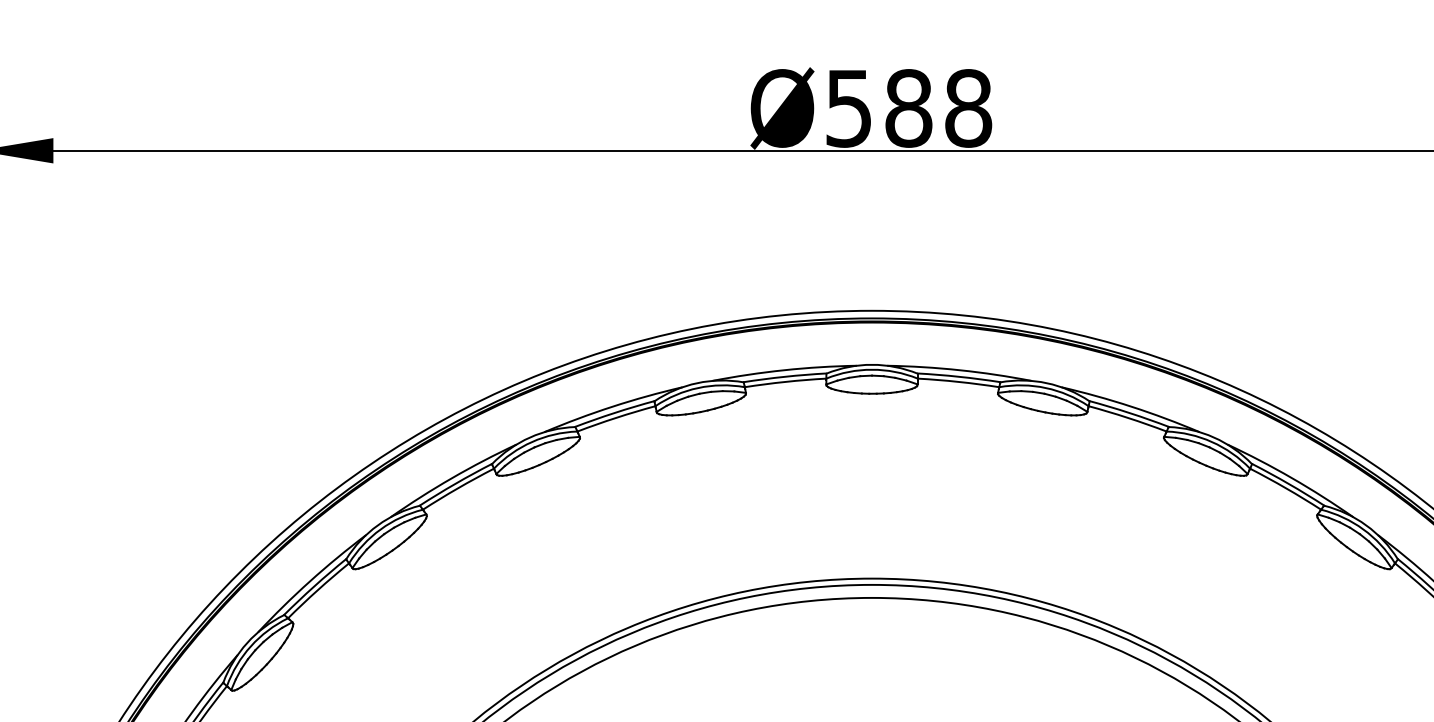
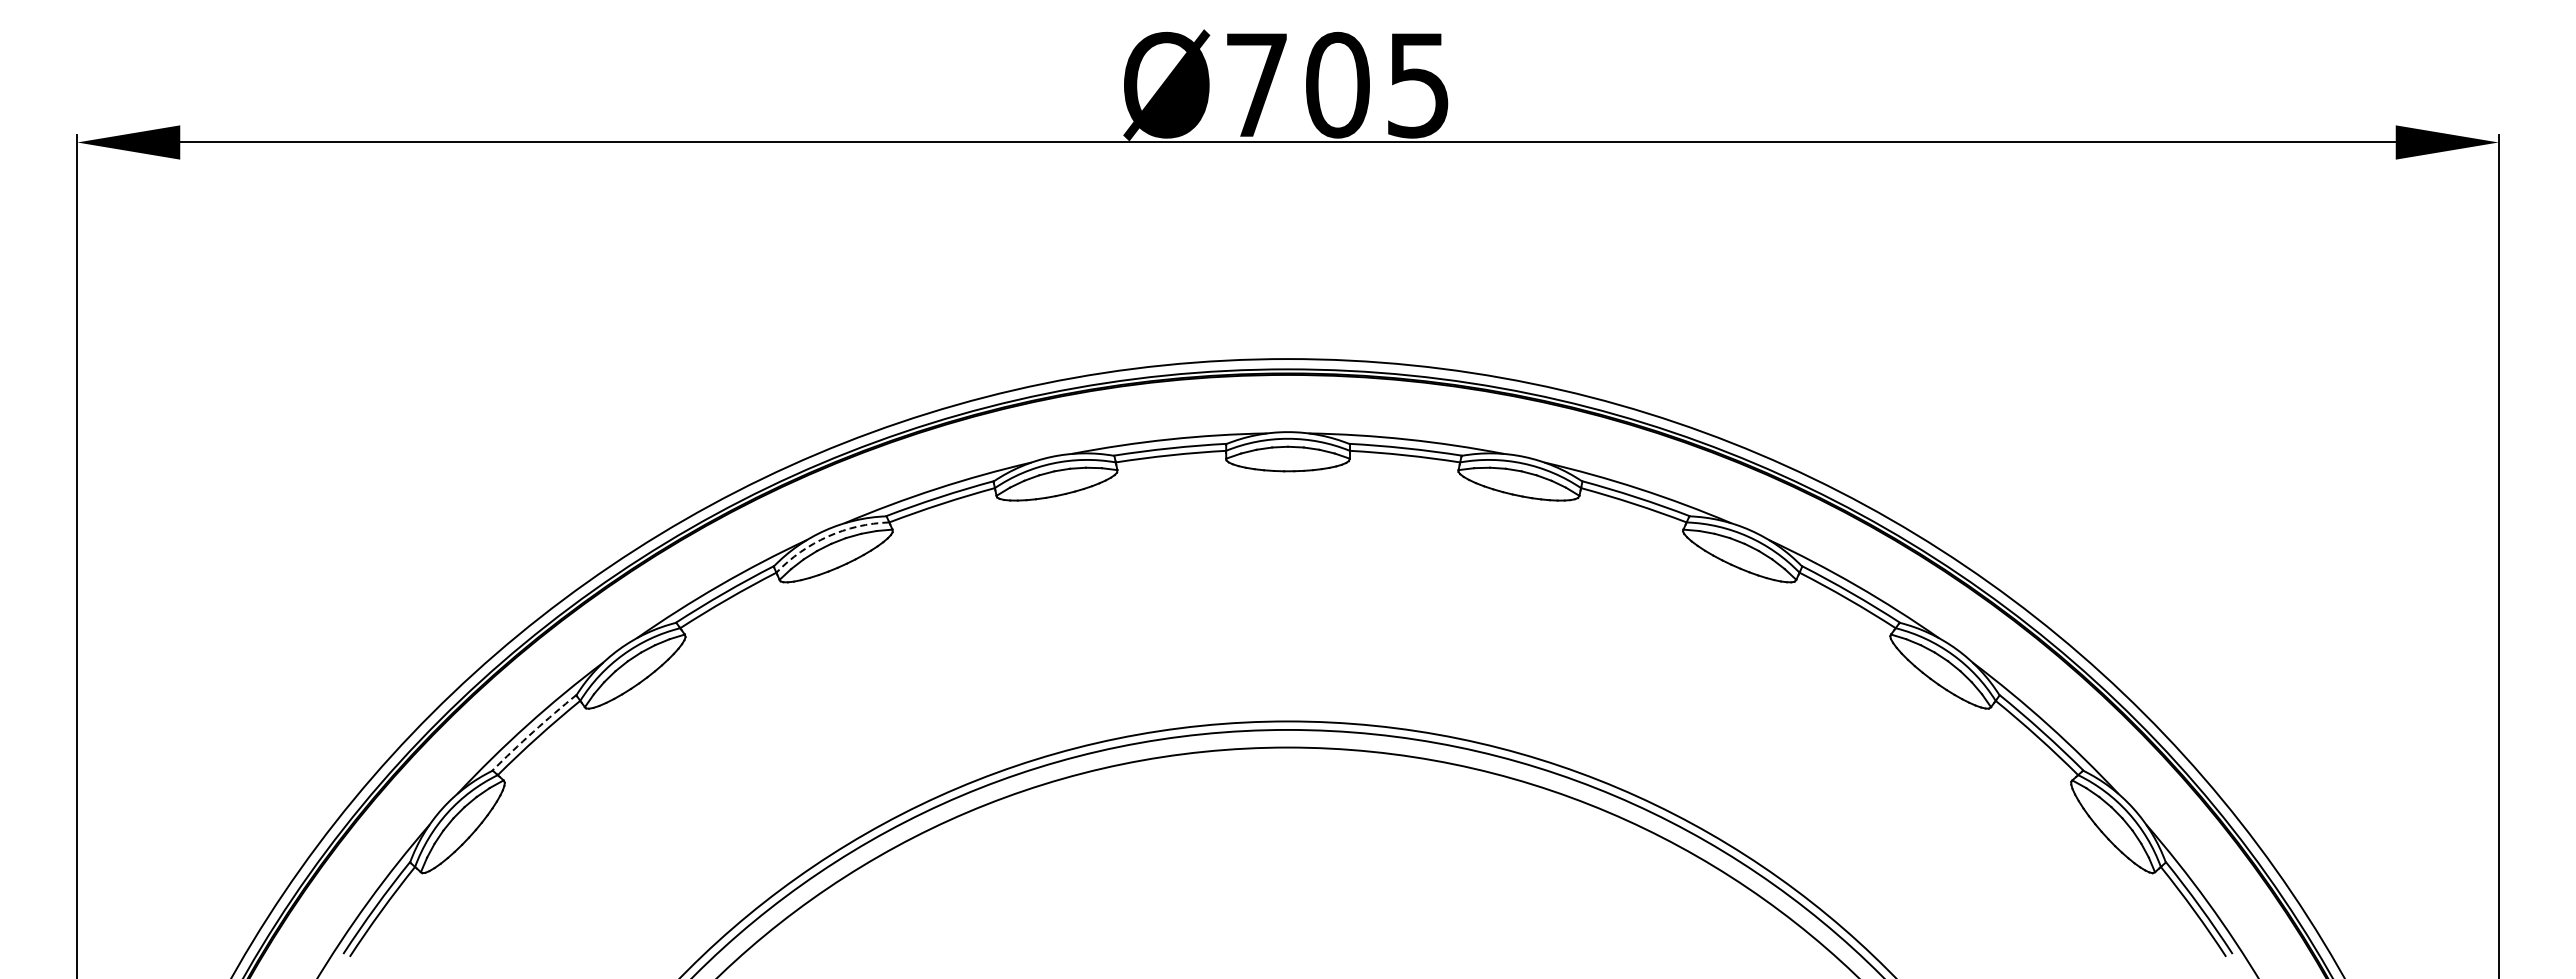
text: (909, 107) -> (1338, 84), Ø588 -> Ø705
arc: (531, 441) -> (827, 536), solid -> dashed
arc: (314, 586) -> (533, 731), solid -> dashed

